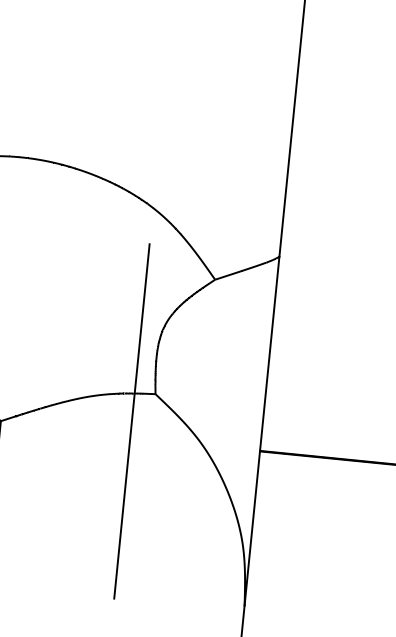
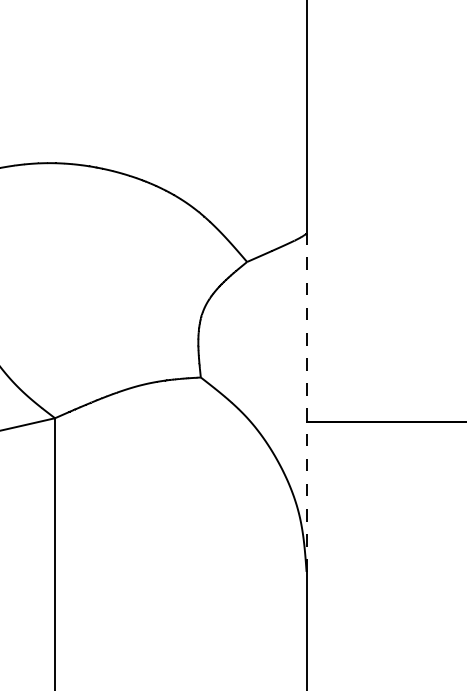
line: (131, 420) -> (180, 405), removed
line: (261, 430) -> (306, 402), solid -> dashed

